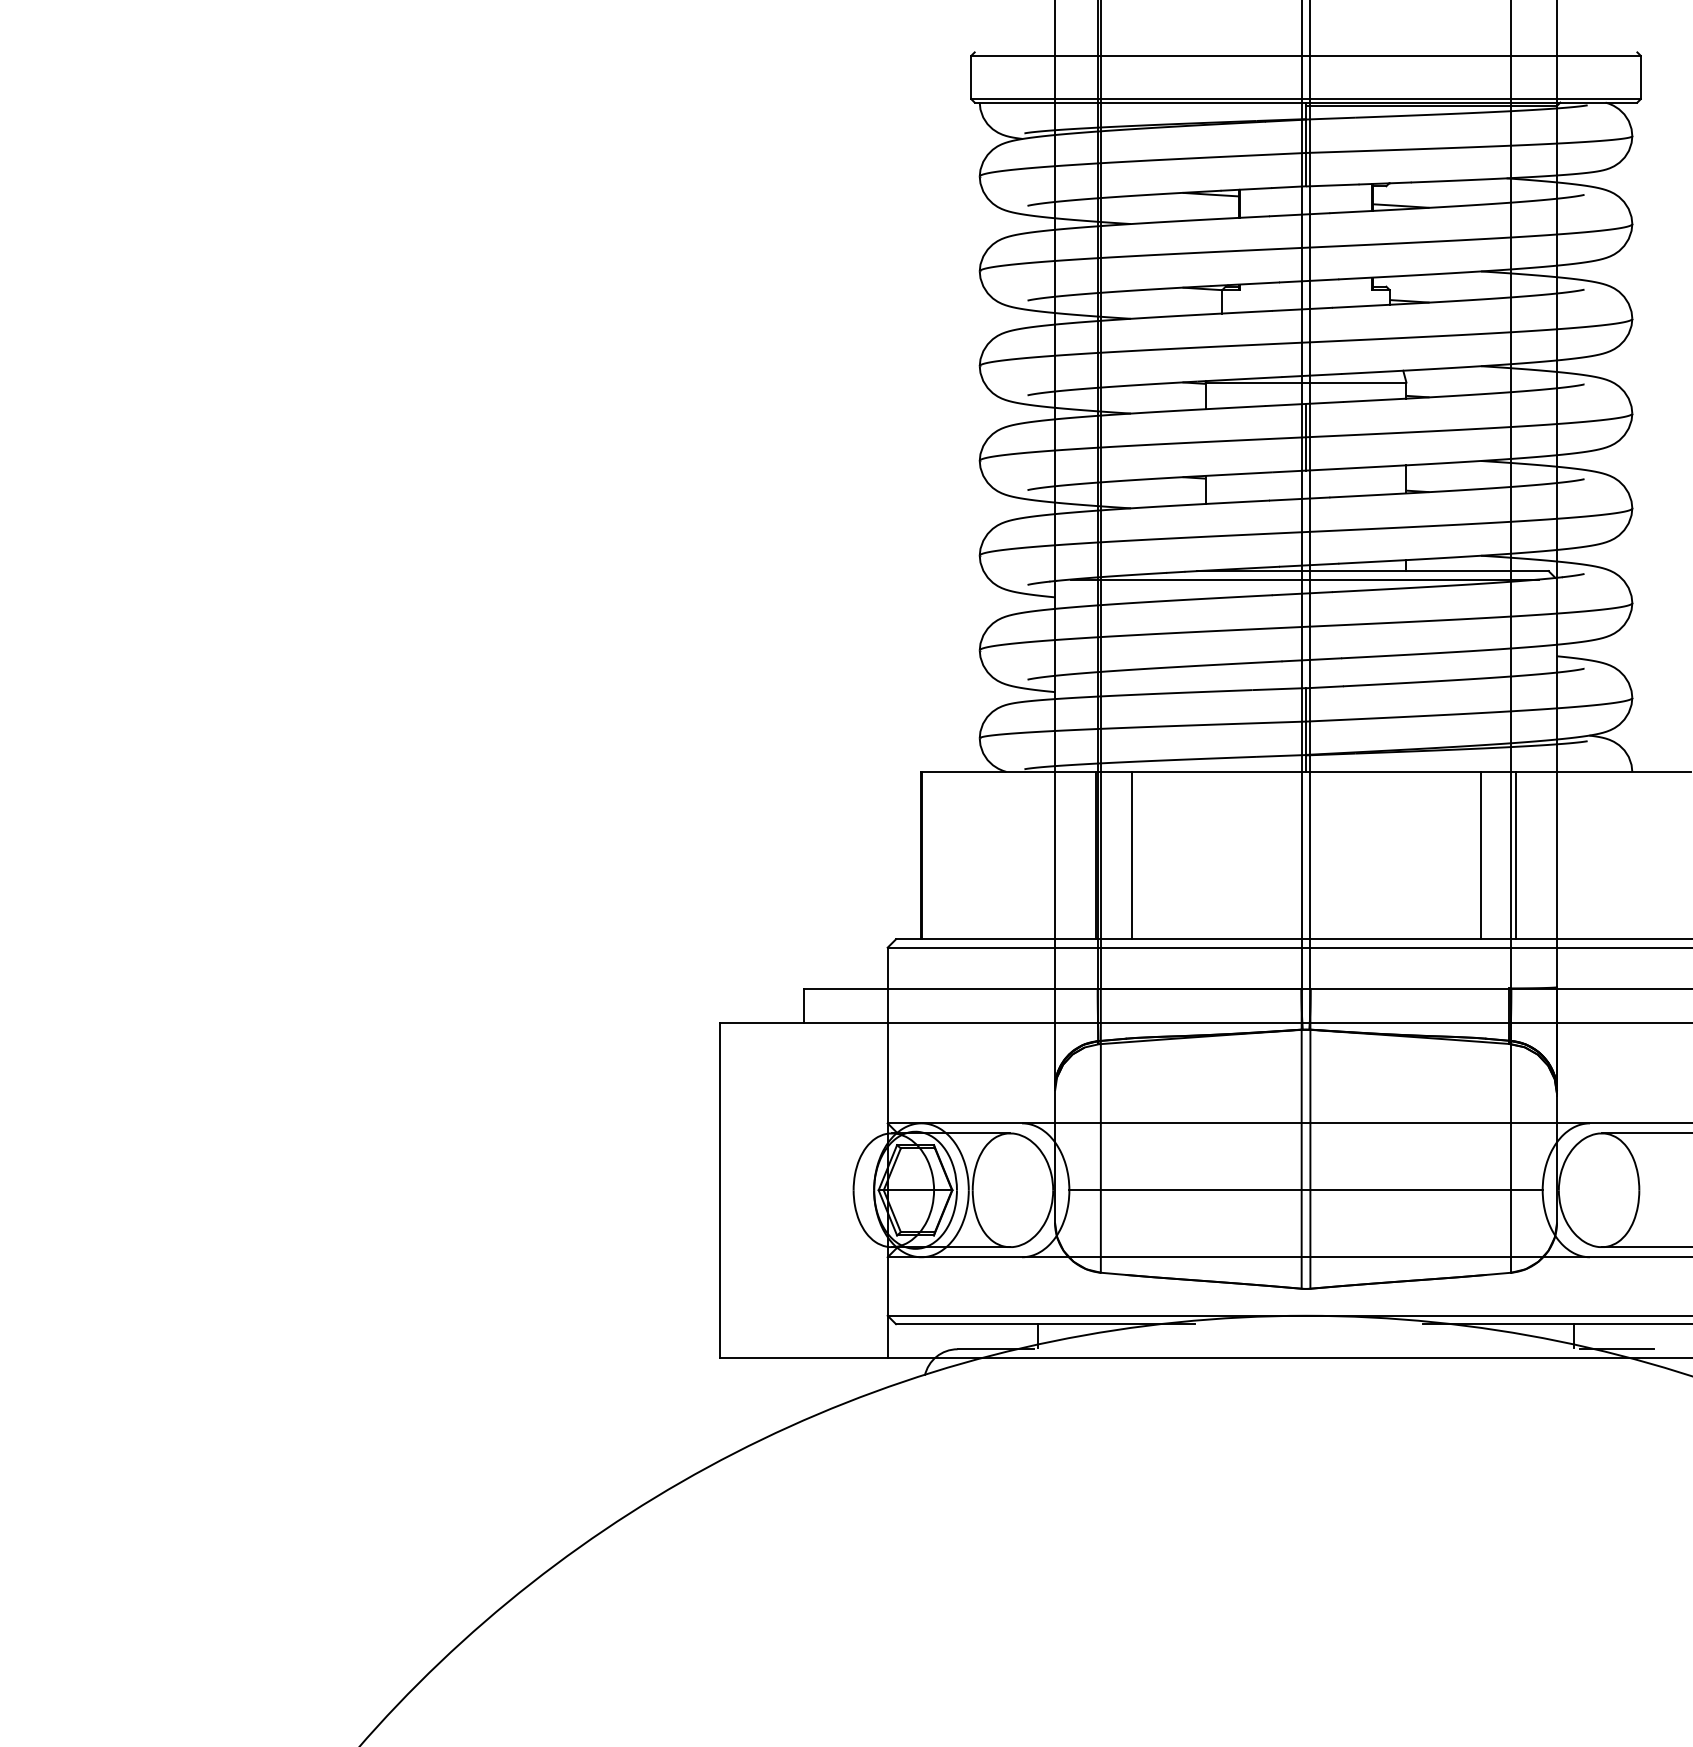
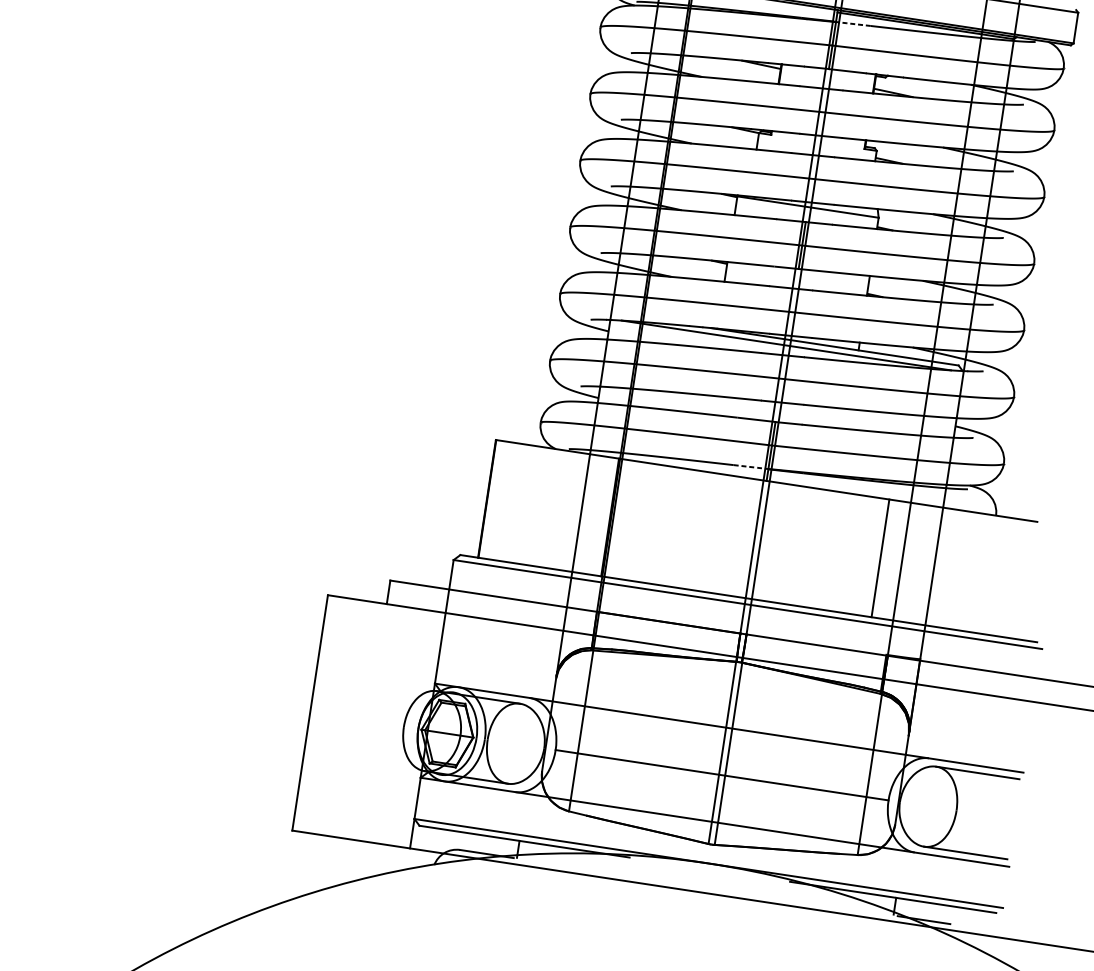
line: (1329, 118) -> (852, 23), solid -> dashed
line: (1282, 755) -> (751, 466), solid -> dashed
line: (1131, 855) -> (634, 521), removed
line: (1515, 855) -> (905, 562), removed

